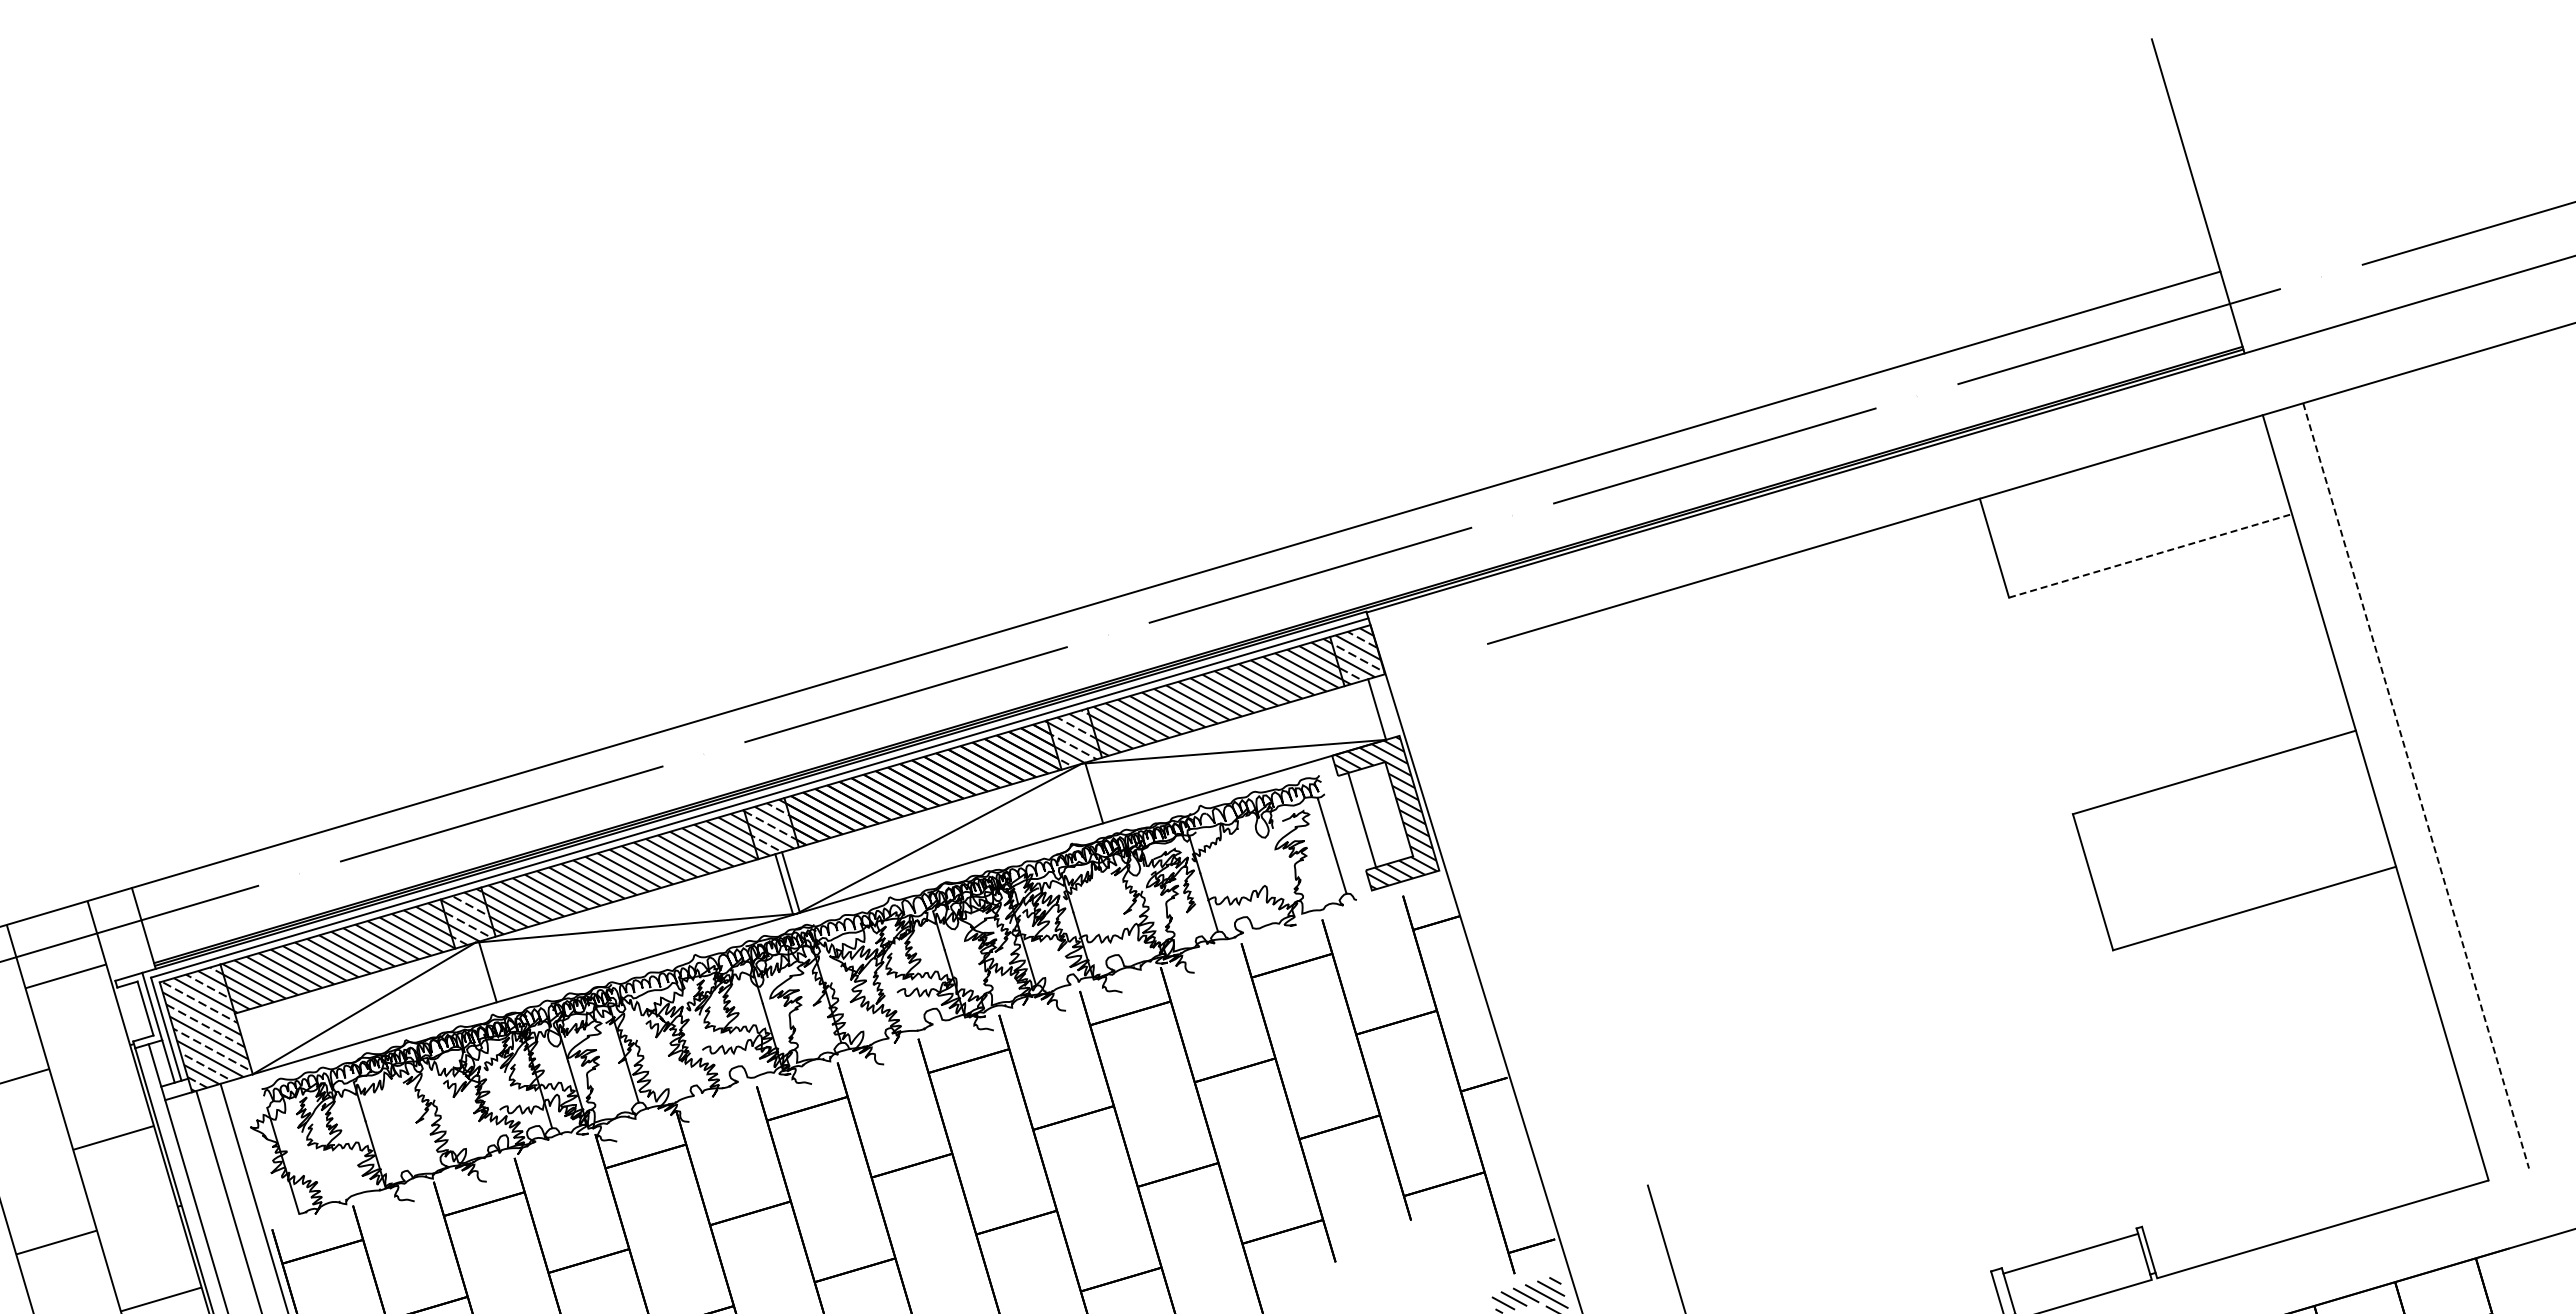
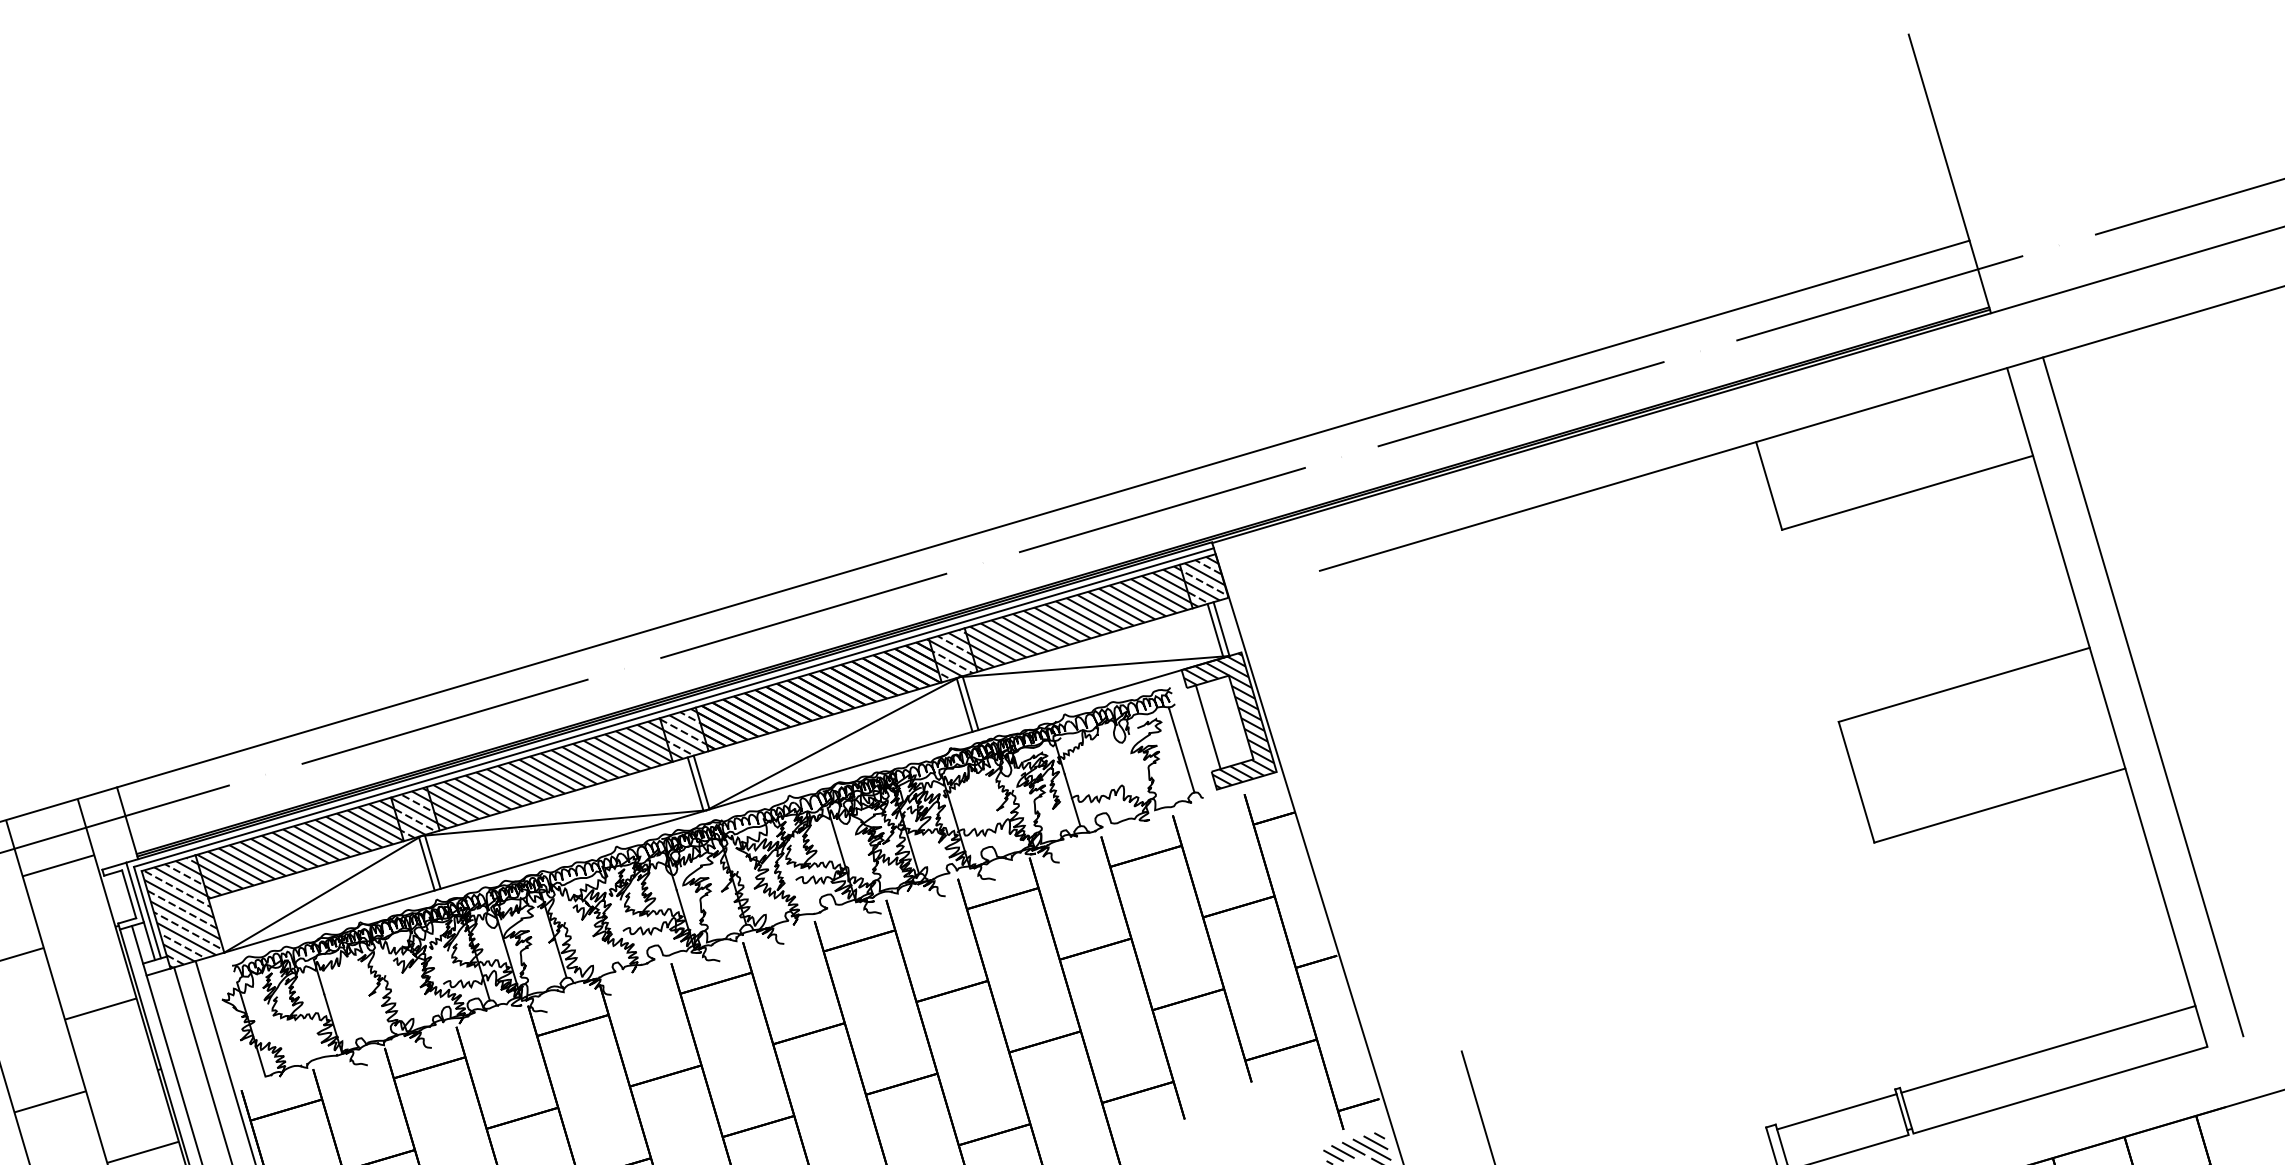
line: (2150, 555) -> (1907, 492), dashed -> solid
line: (1370, 711) -> (1215, 630), added
line: (2416, 785) -> (2143, 696), dashed -> solid
line: (1087, 794) -> (964, 704), added
line: (481, 973) -> (427, 863), added
line: (2309, 1183) -> (2048, 1049), added

